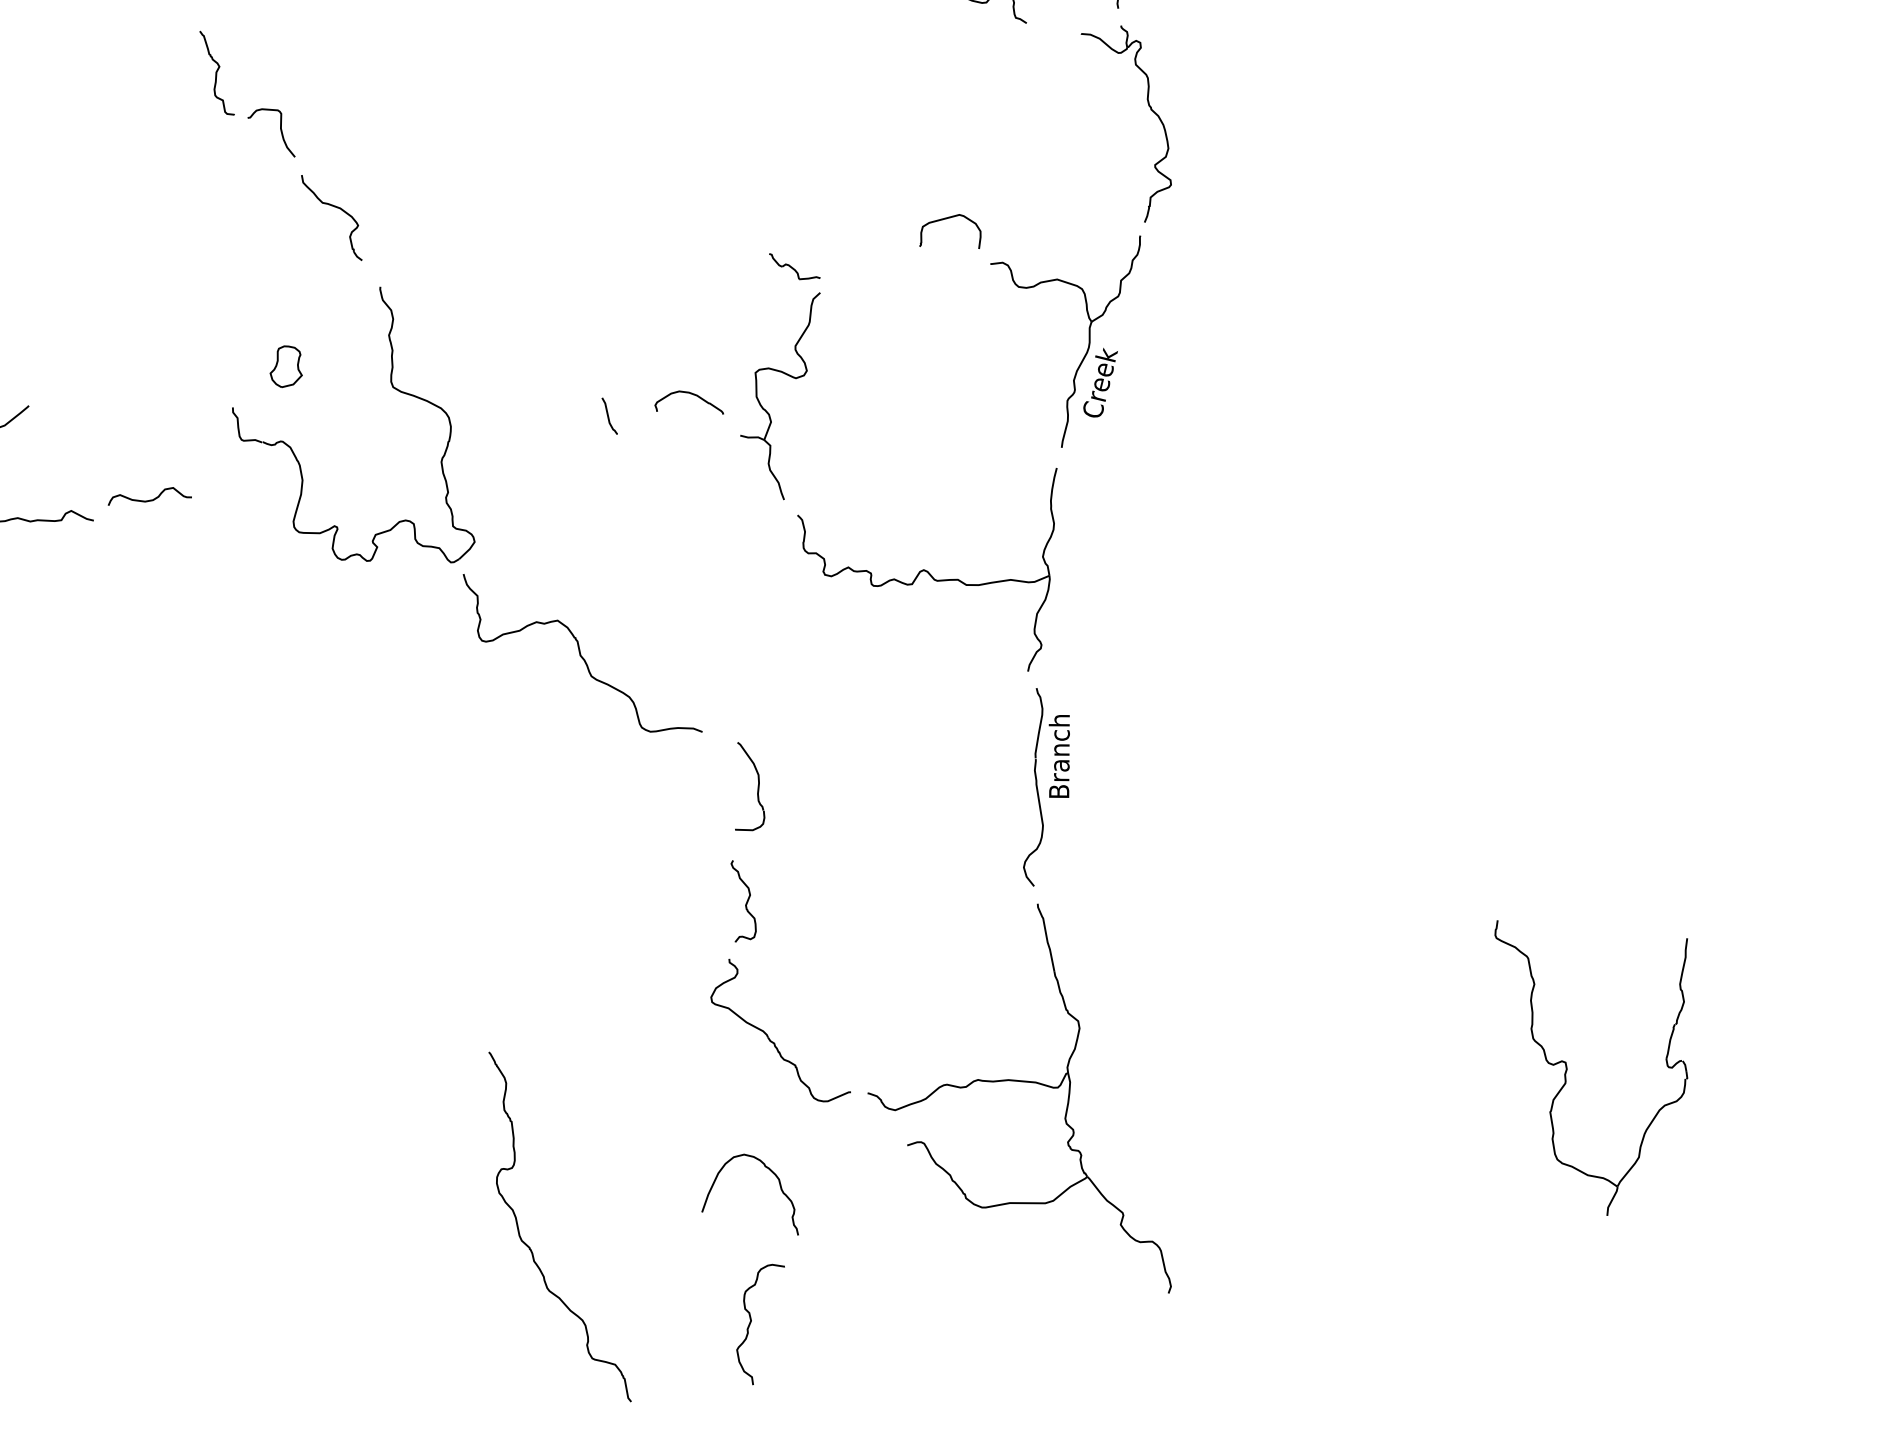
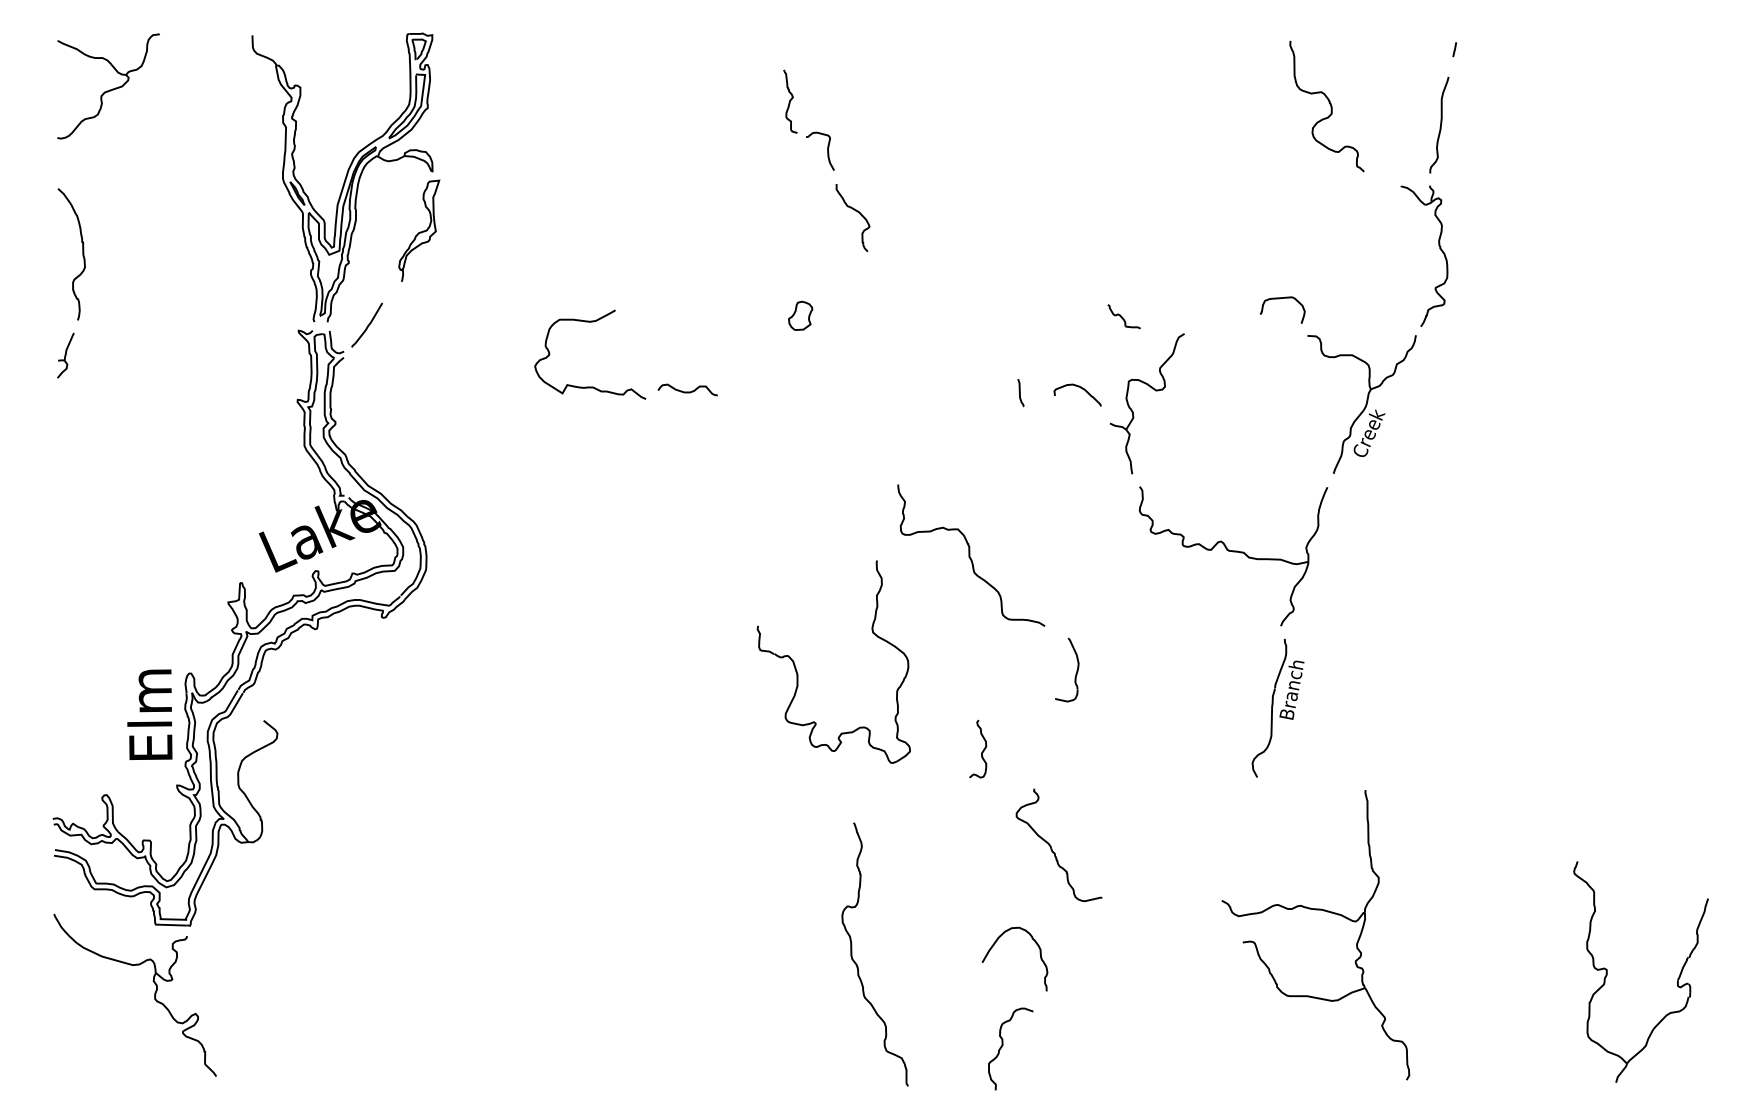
part: (793, 265) -> (1123, 316), moved
part: (301, 464) -> (798, 674), moved
curve: (746, 901) -> (982, 750), moved
part: (999, 1082) -> (1315, 910), moved

